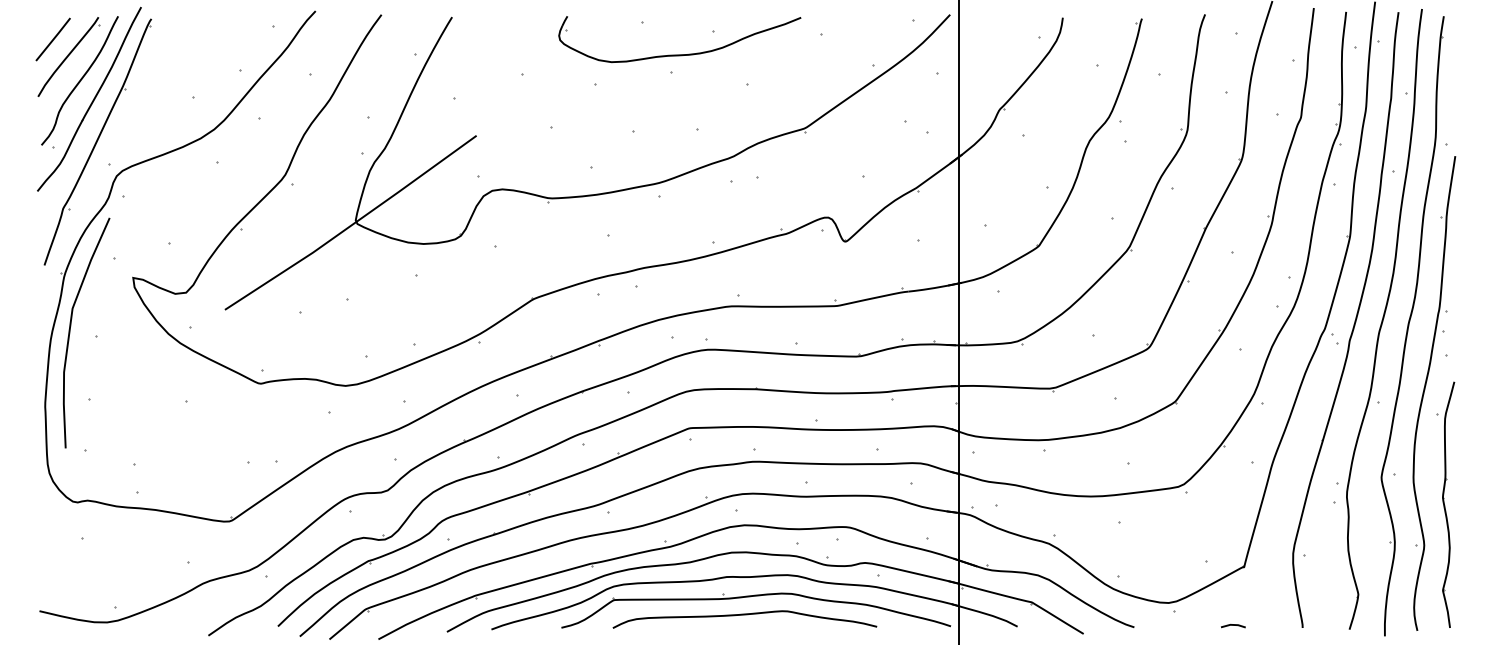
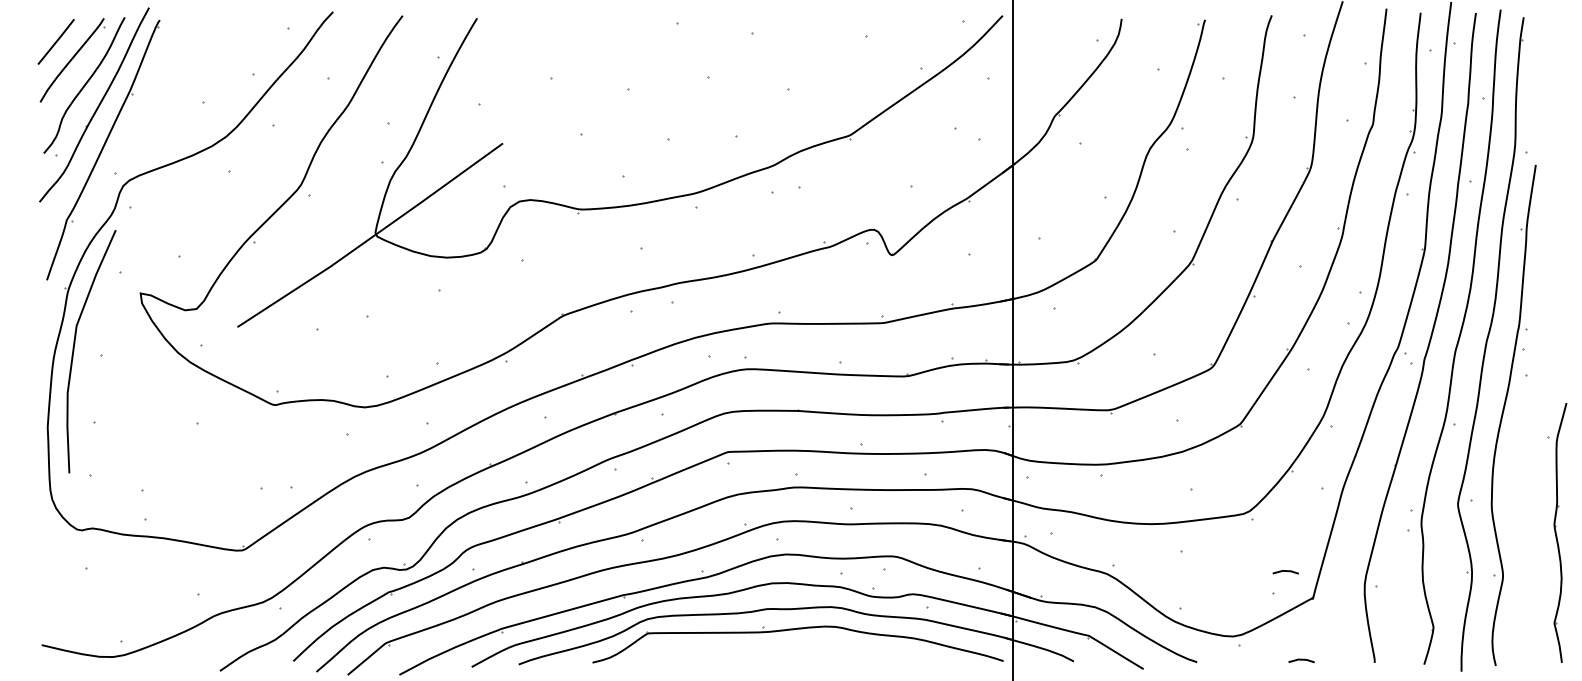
part: (679, 54) -> (717, 57), removed
part: (1445, 504) -> (1557, 532), moved
line: (1218, 541) -> (1285, 571), added
curve: (744, 615) -> (785, 649), removed

